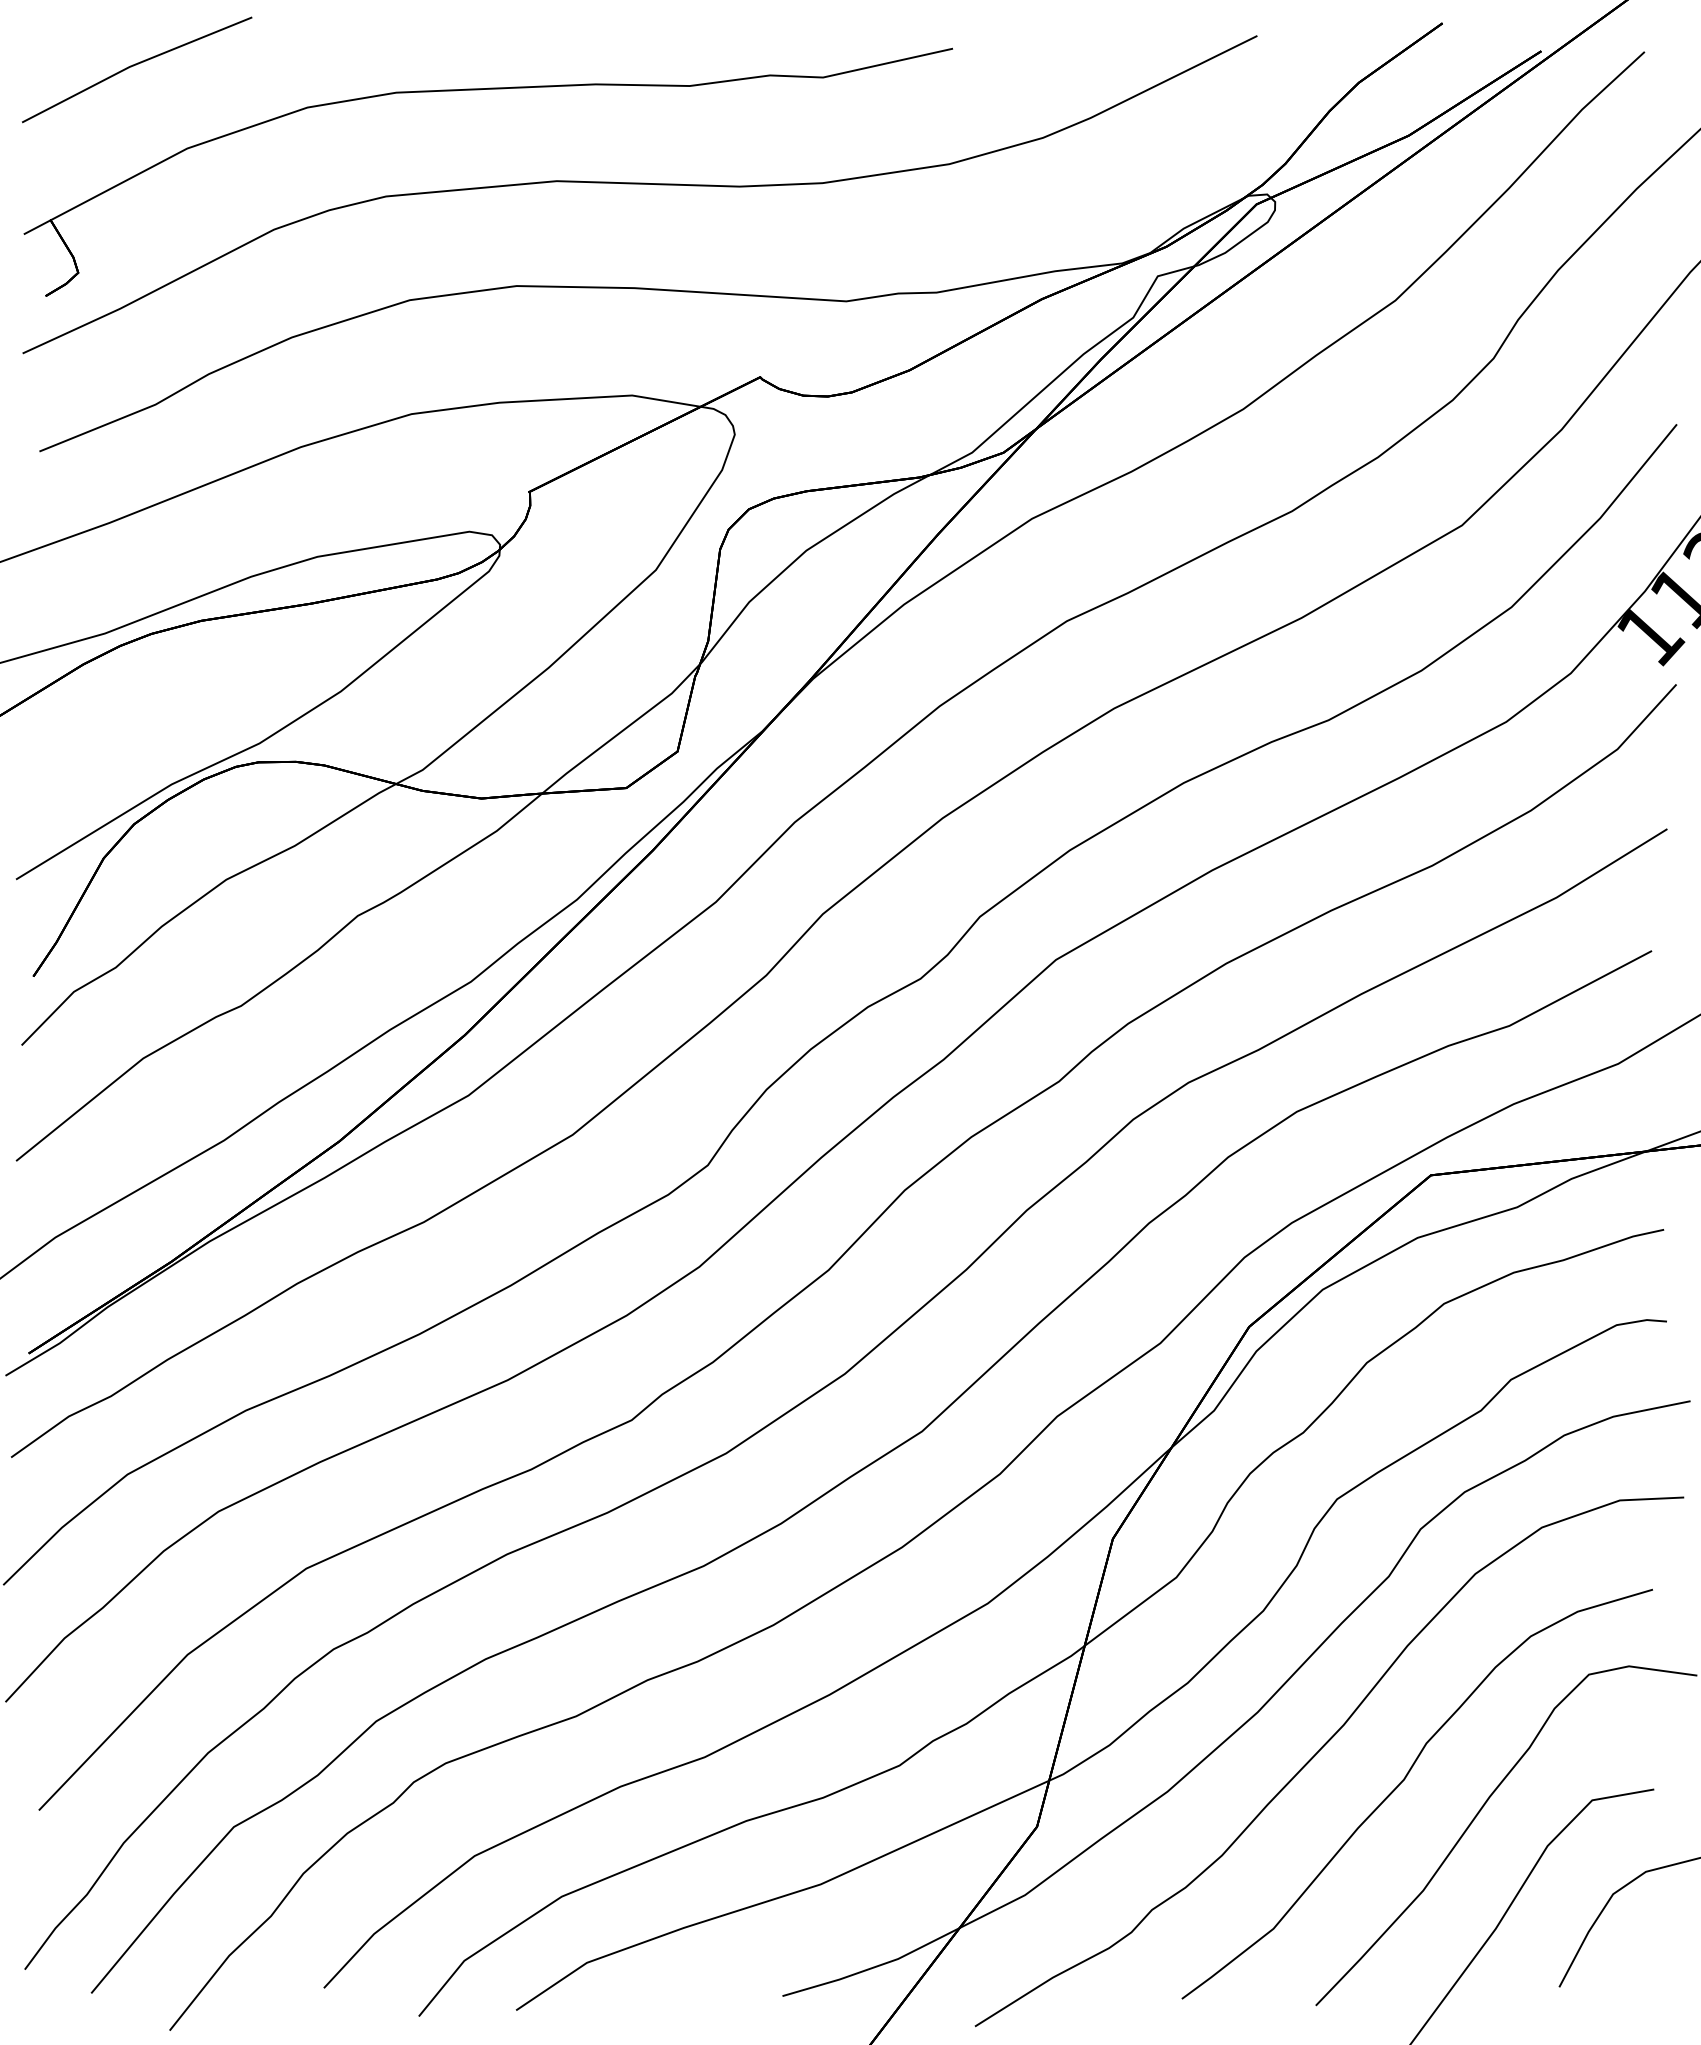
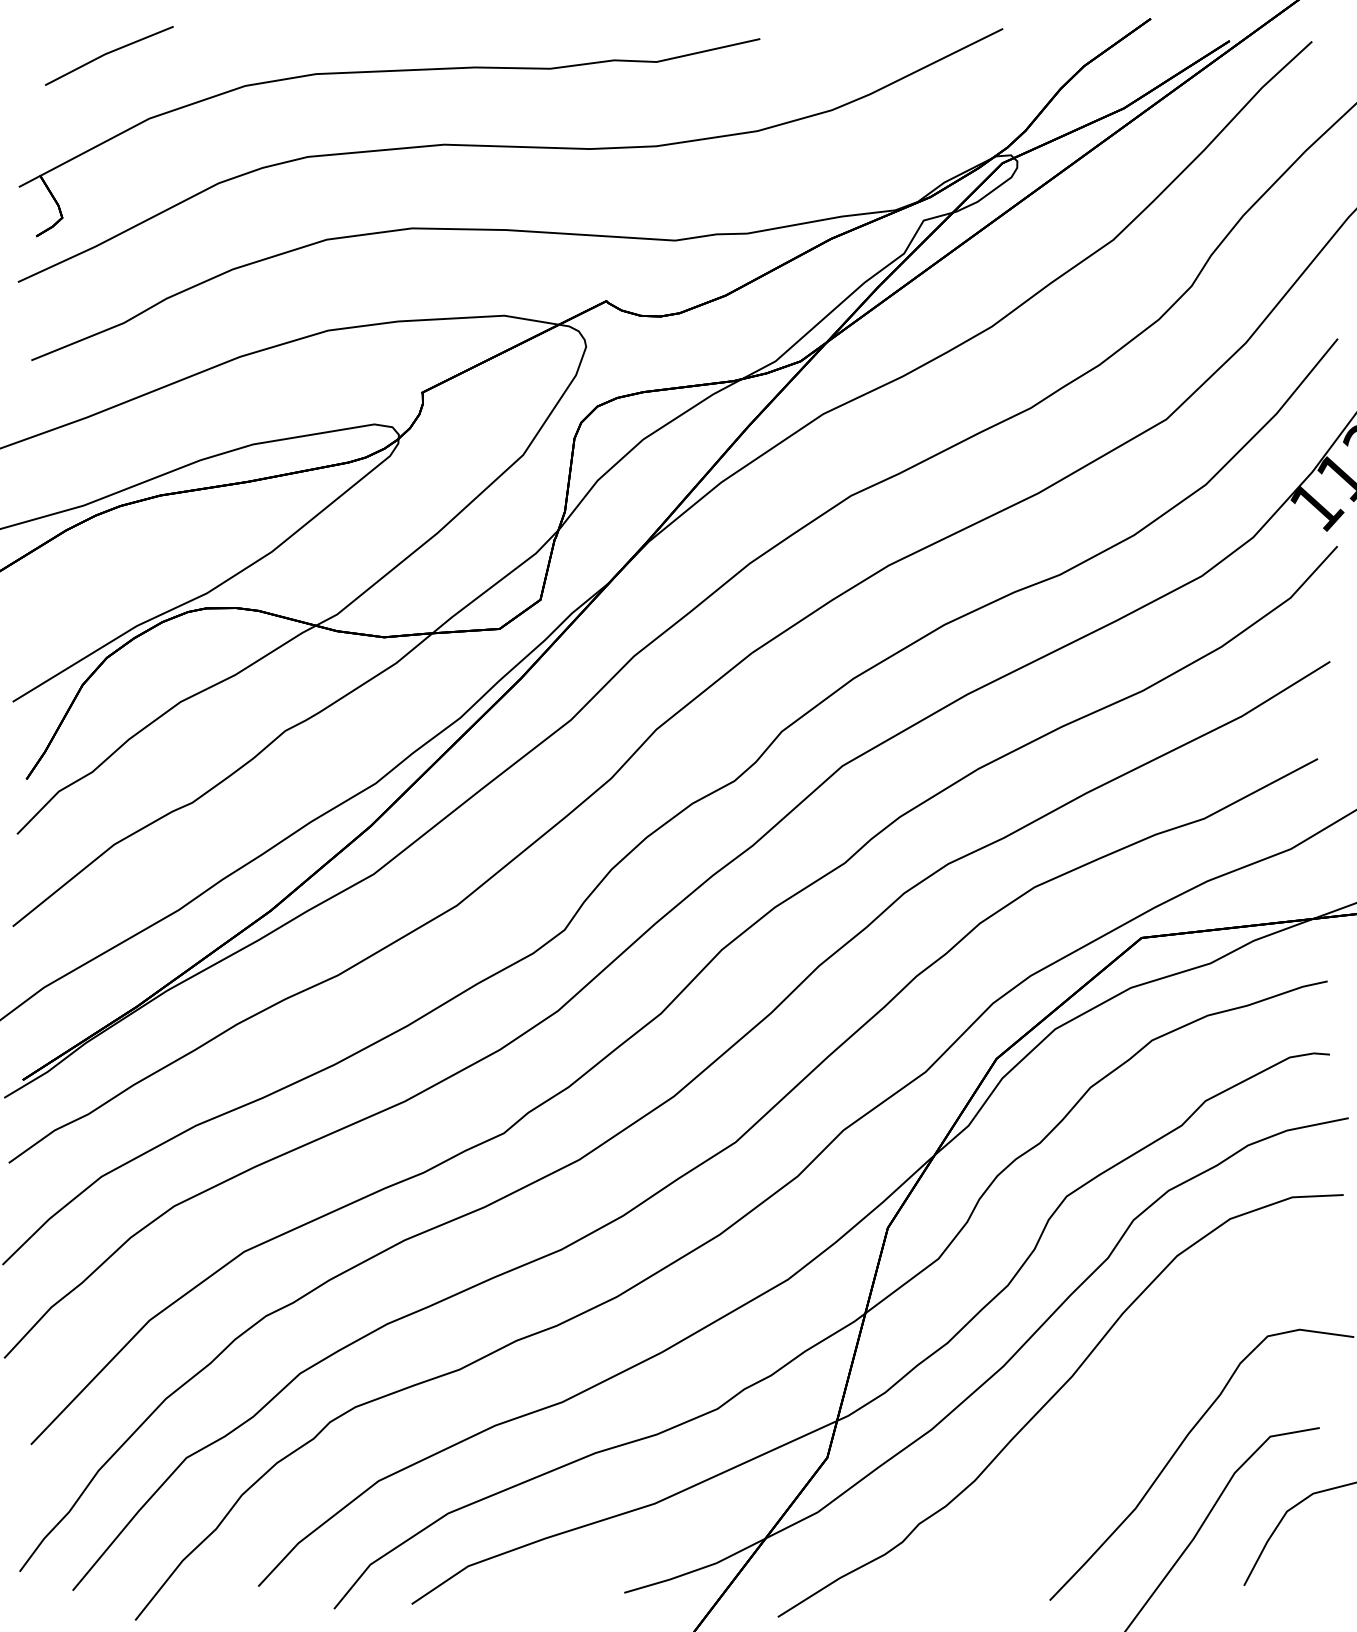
part: (137, 69) -> (109, 55), size x0.7
part: (1404, 1780) -> (1120, 1420), removed

